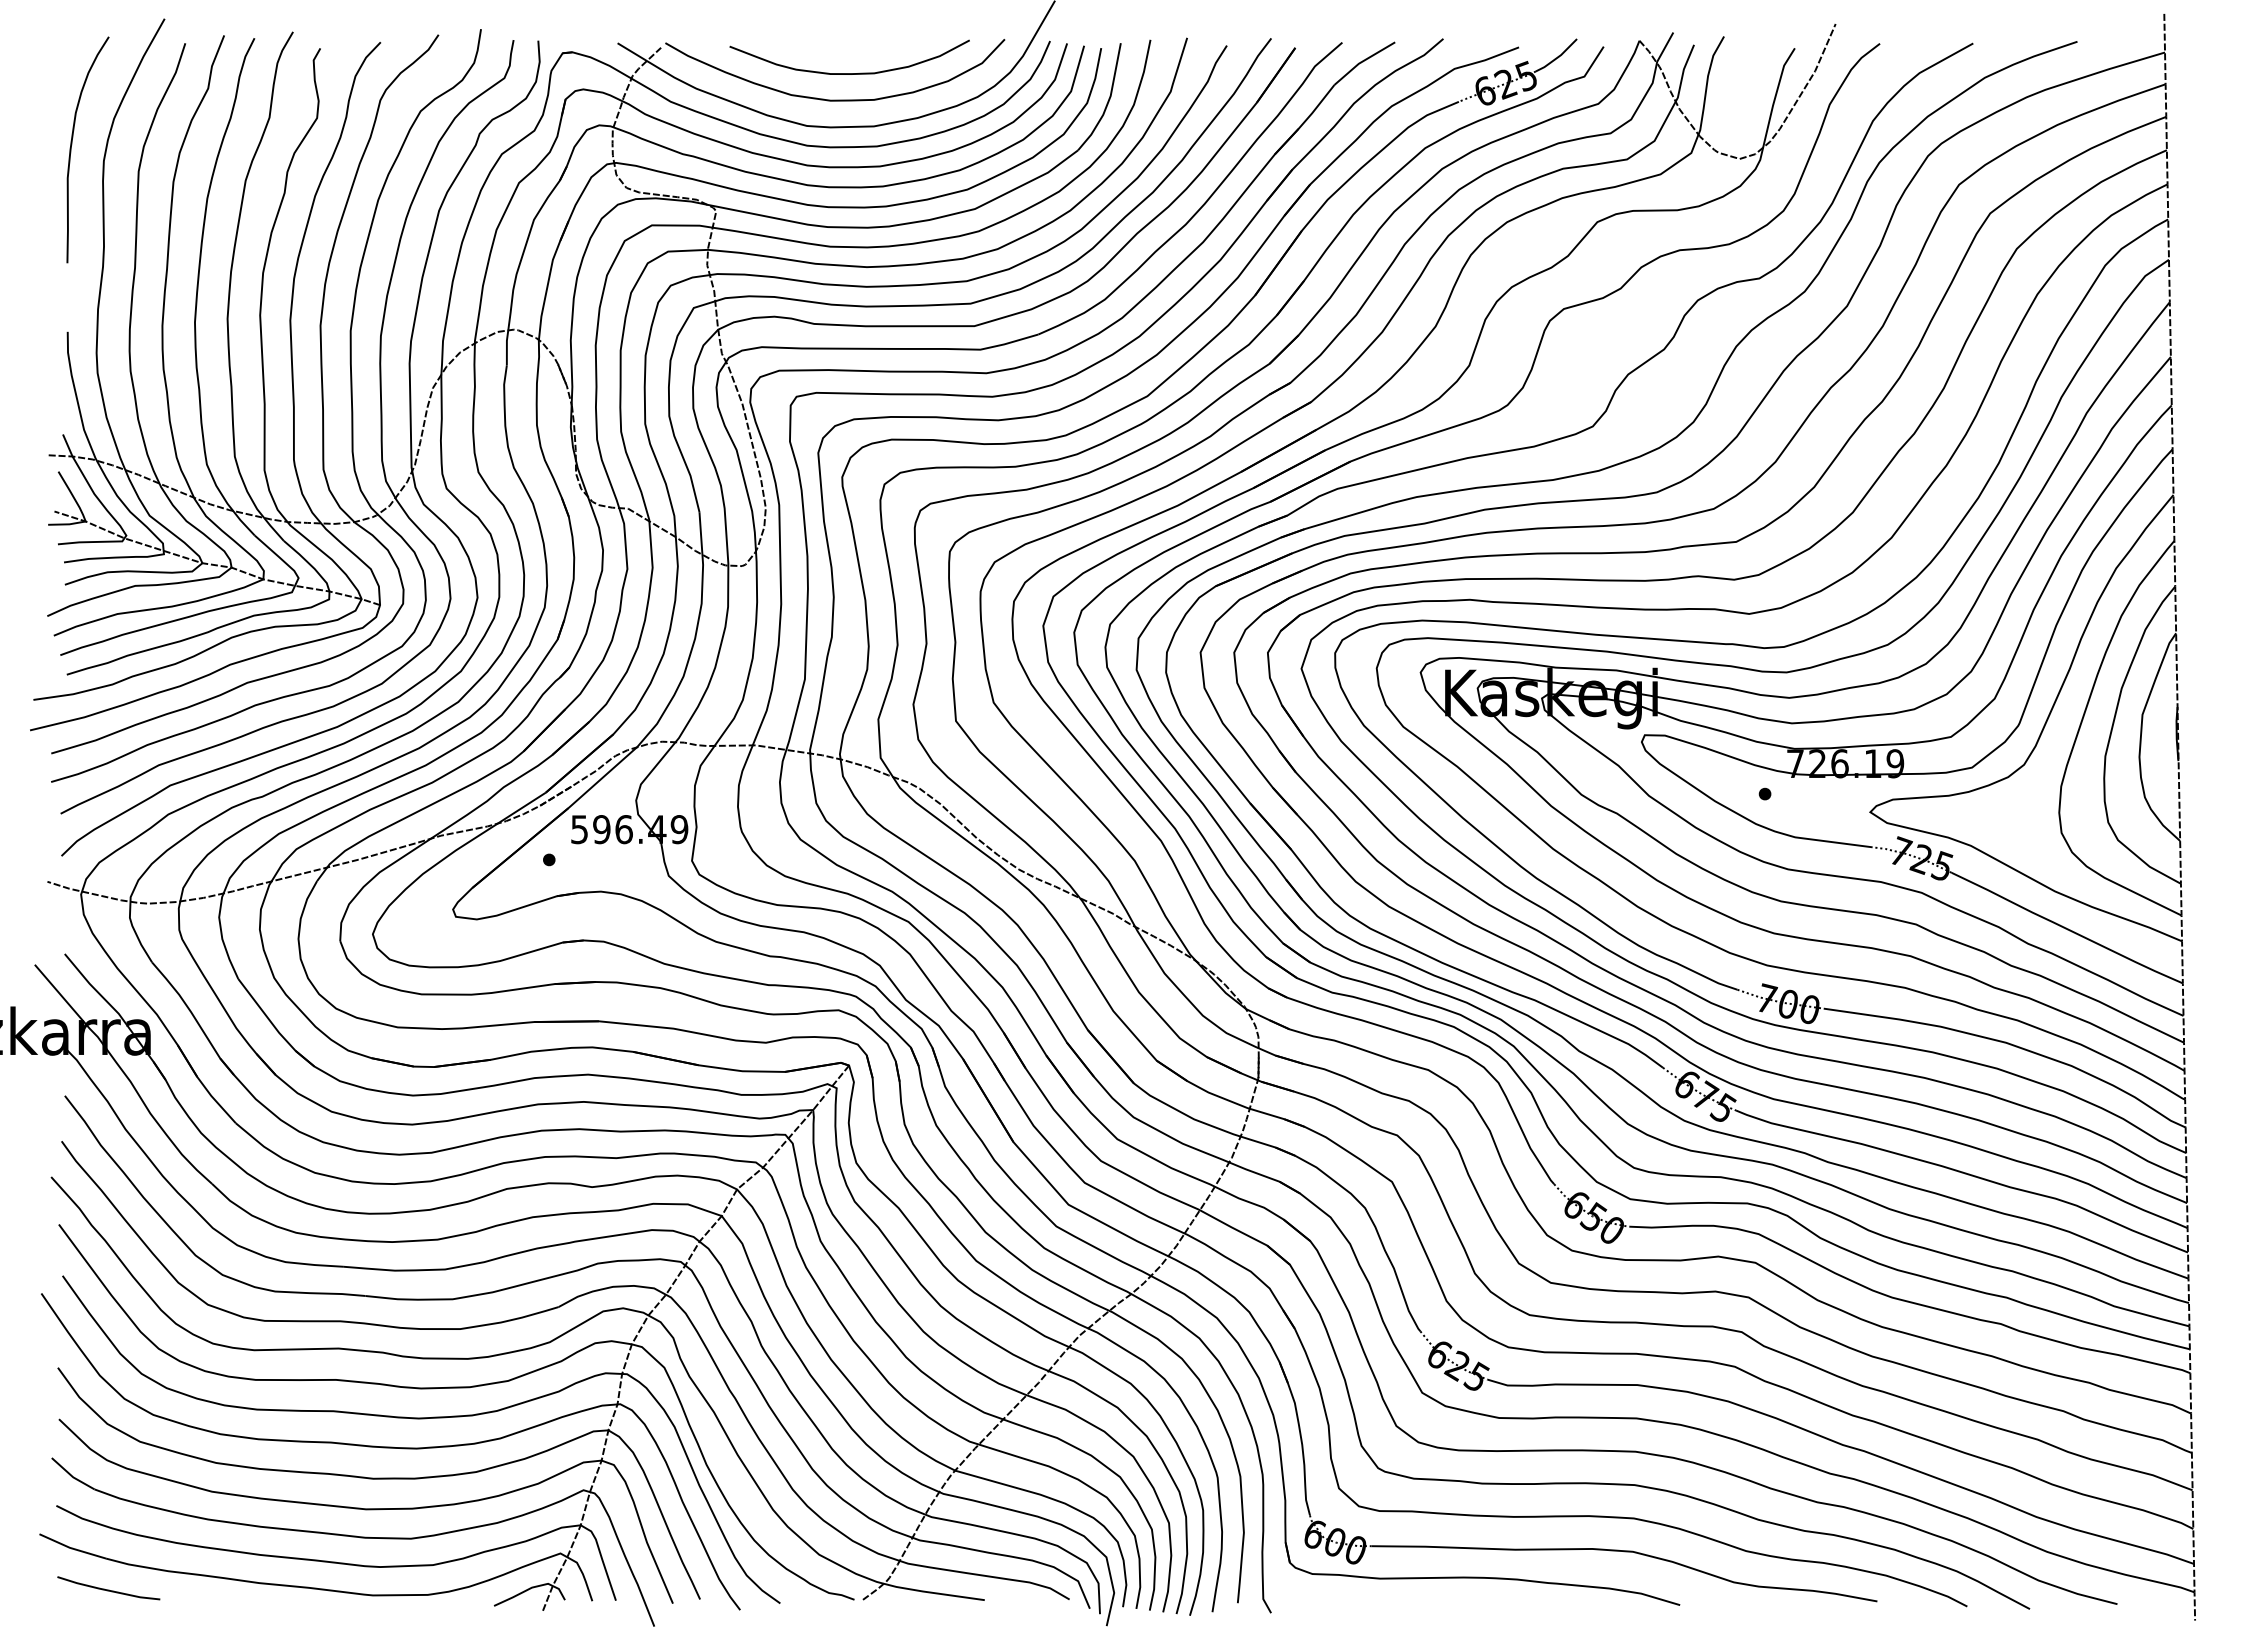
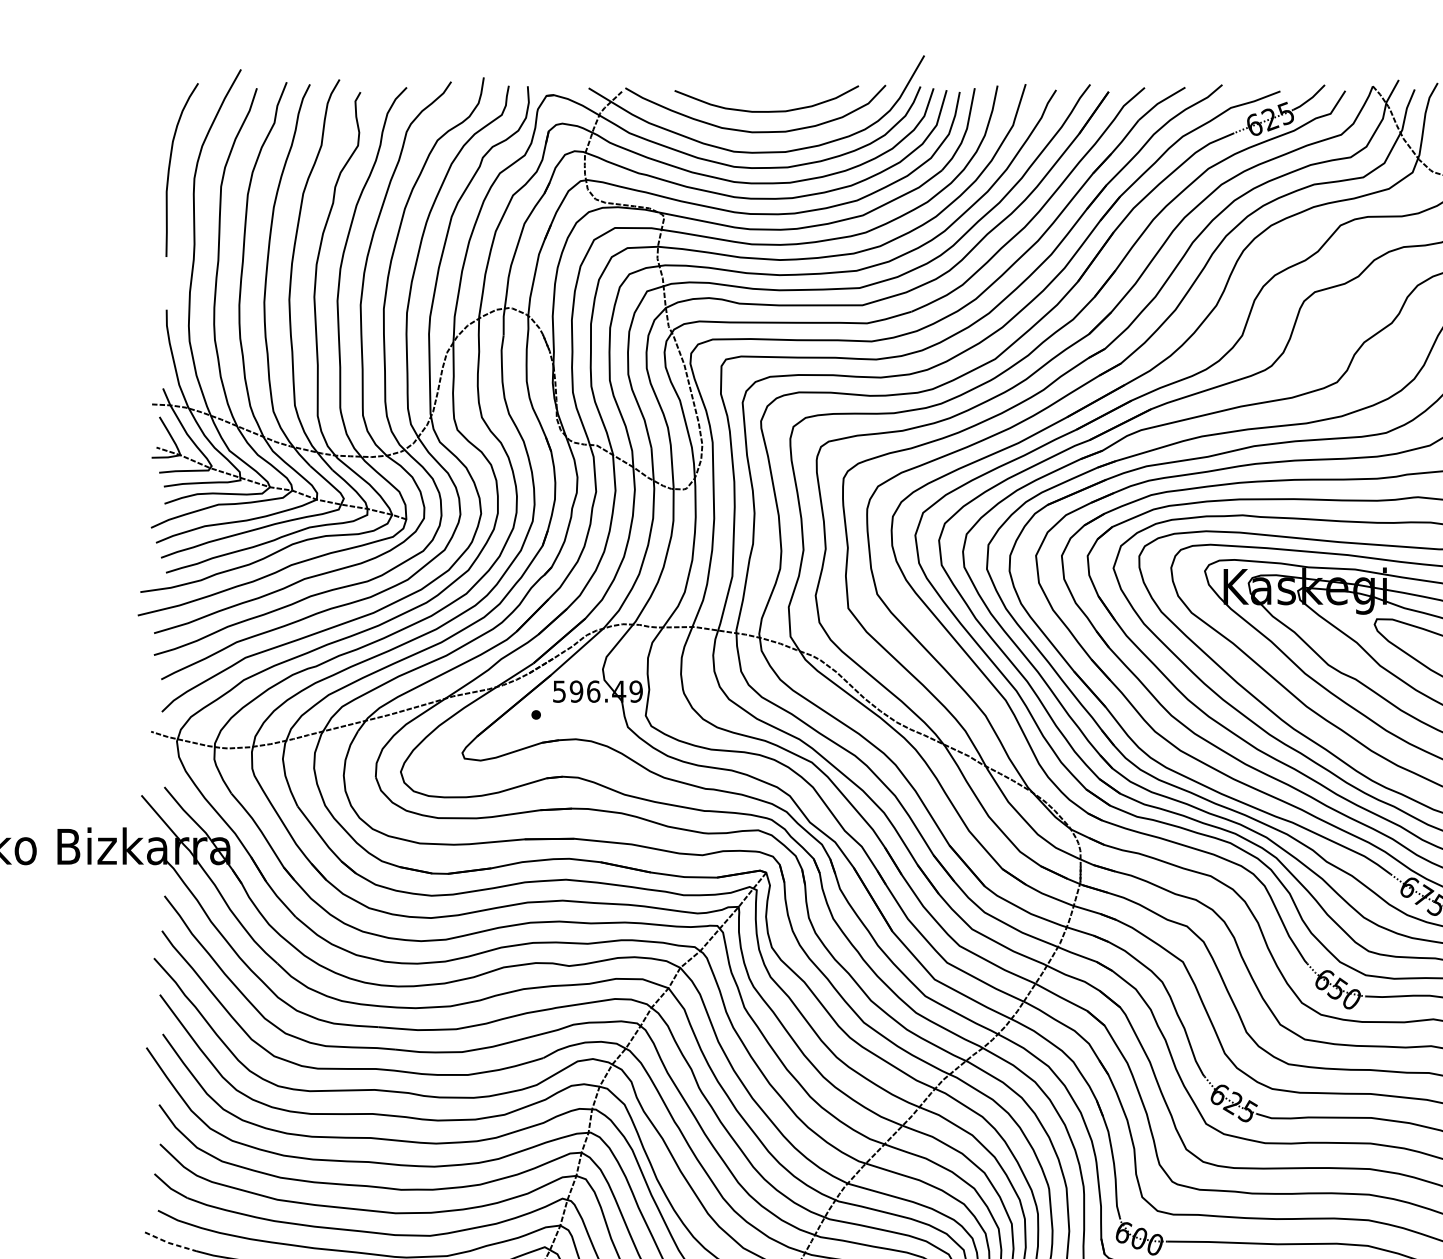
line: (71, 1548) -> (169, 1243), solid -> dashed

